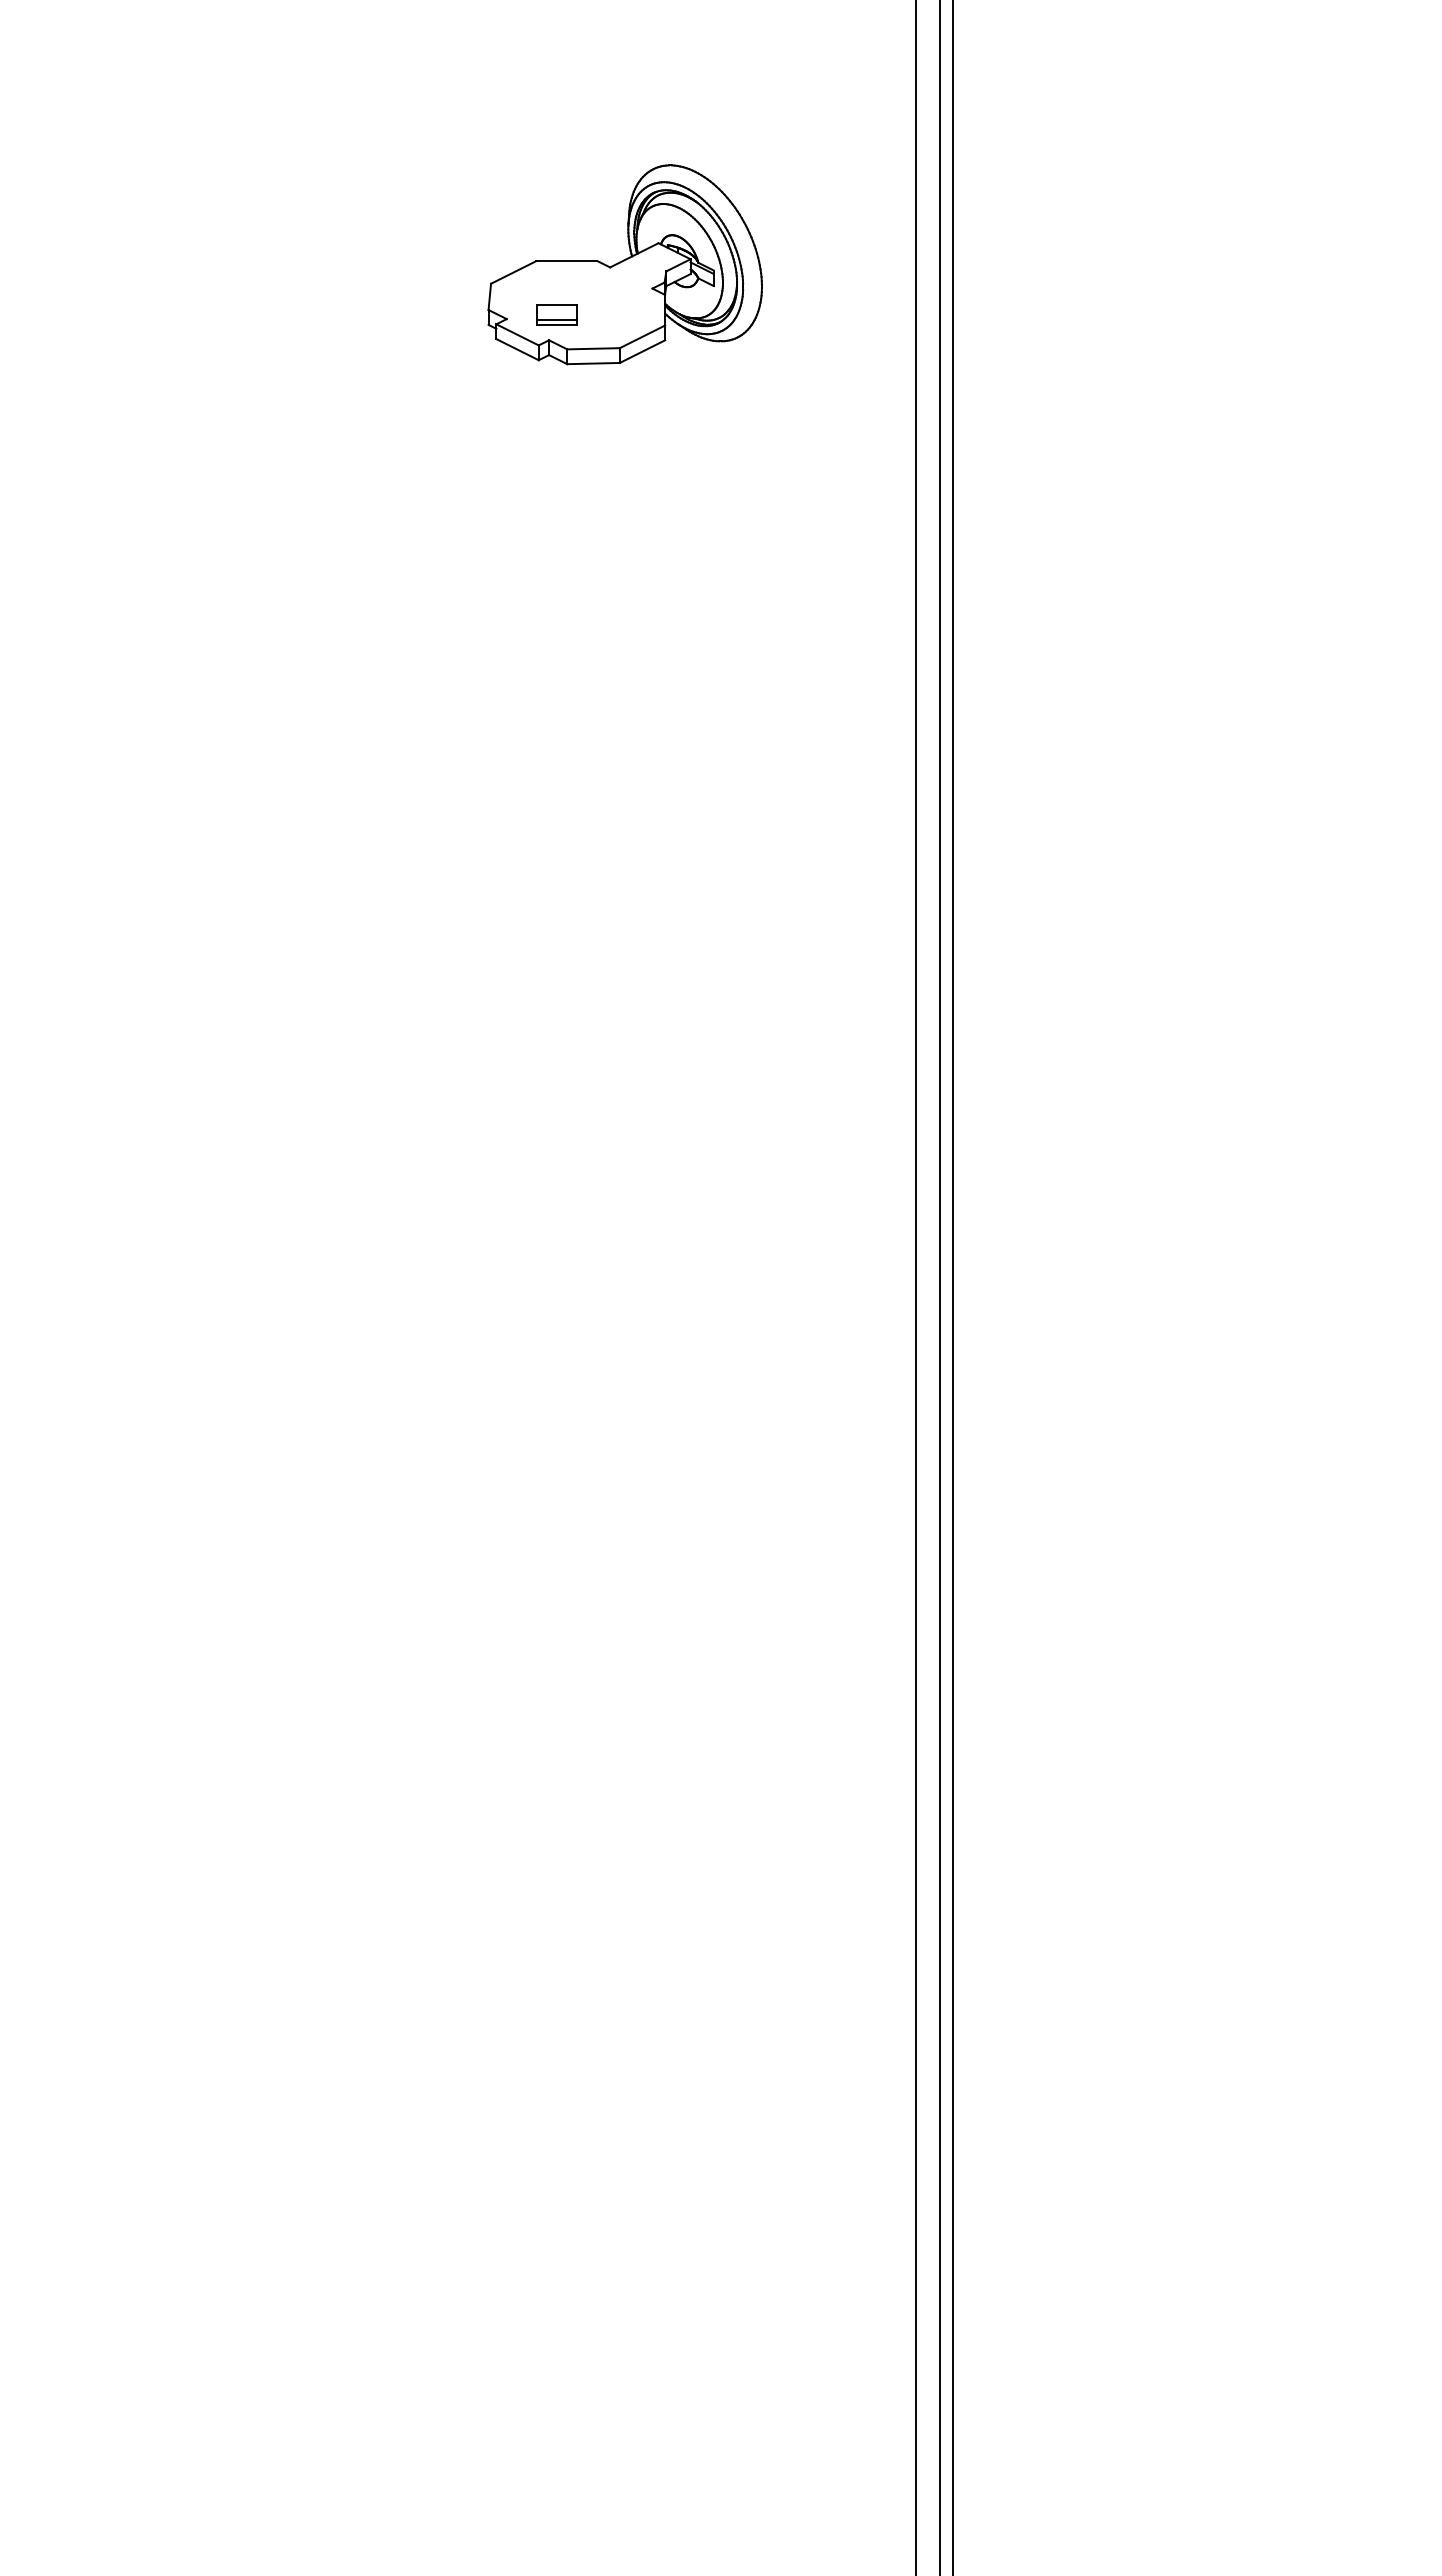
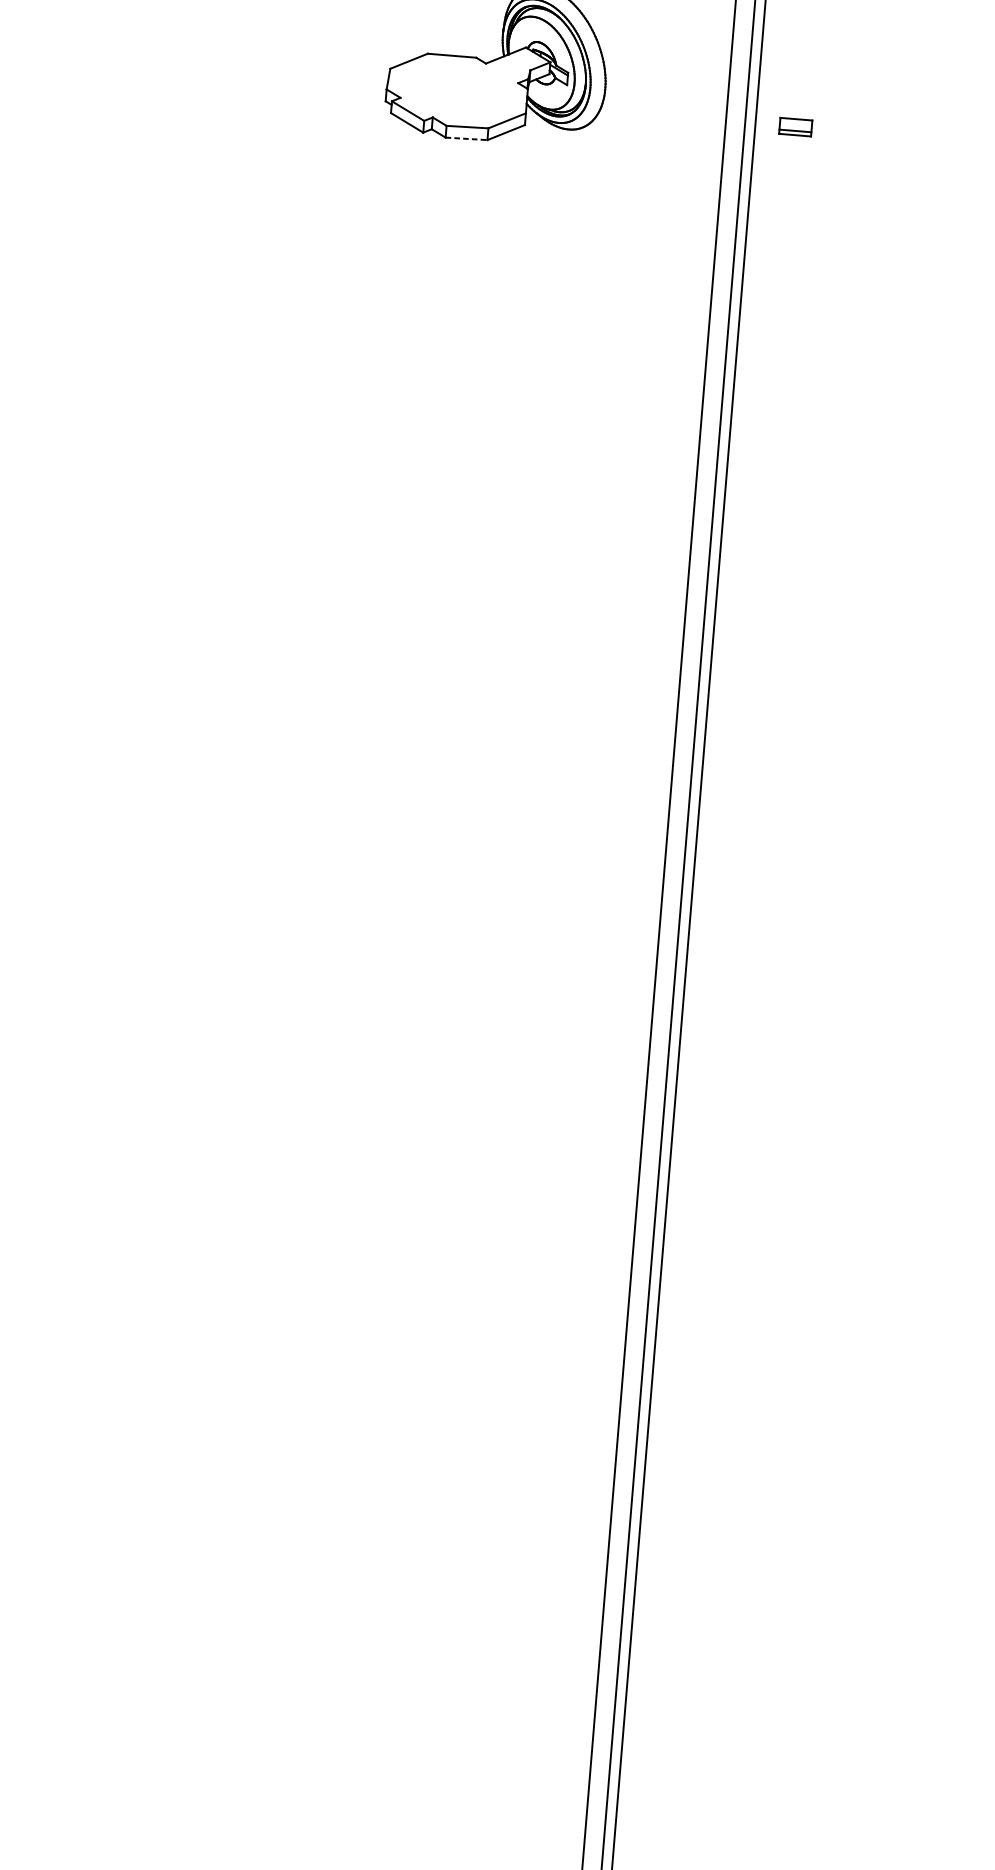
part: (556, 314) -> (795, 126), moved
line: (594, 363) -> (467, 138), solid -> dashed

